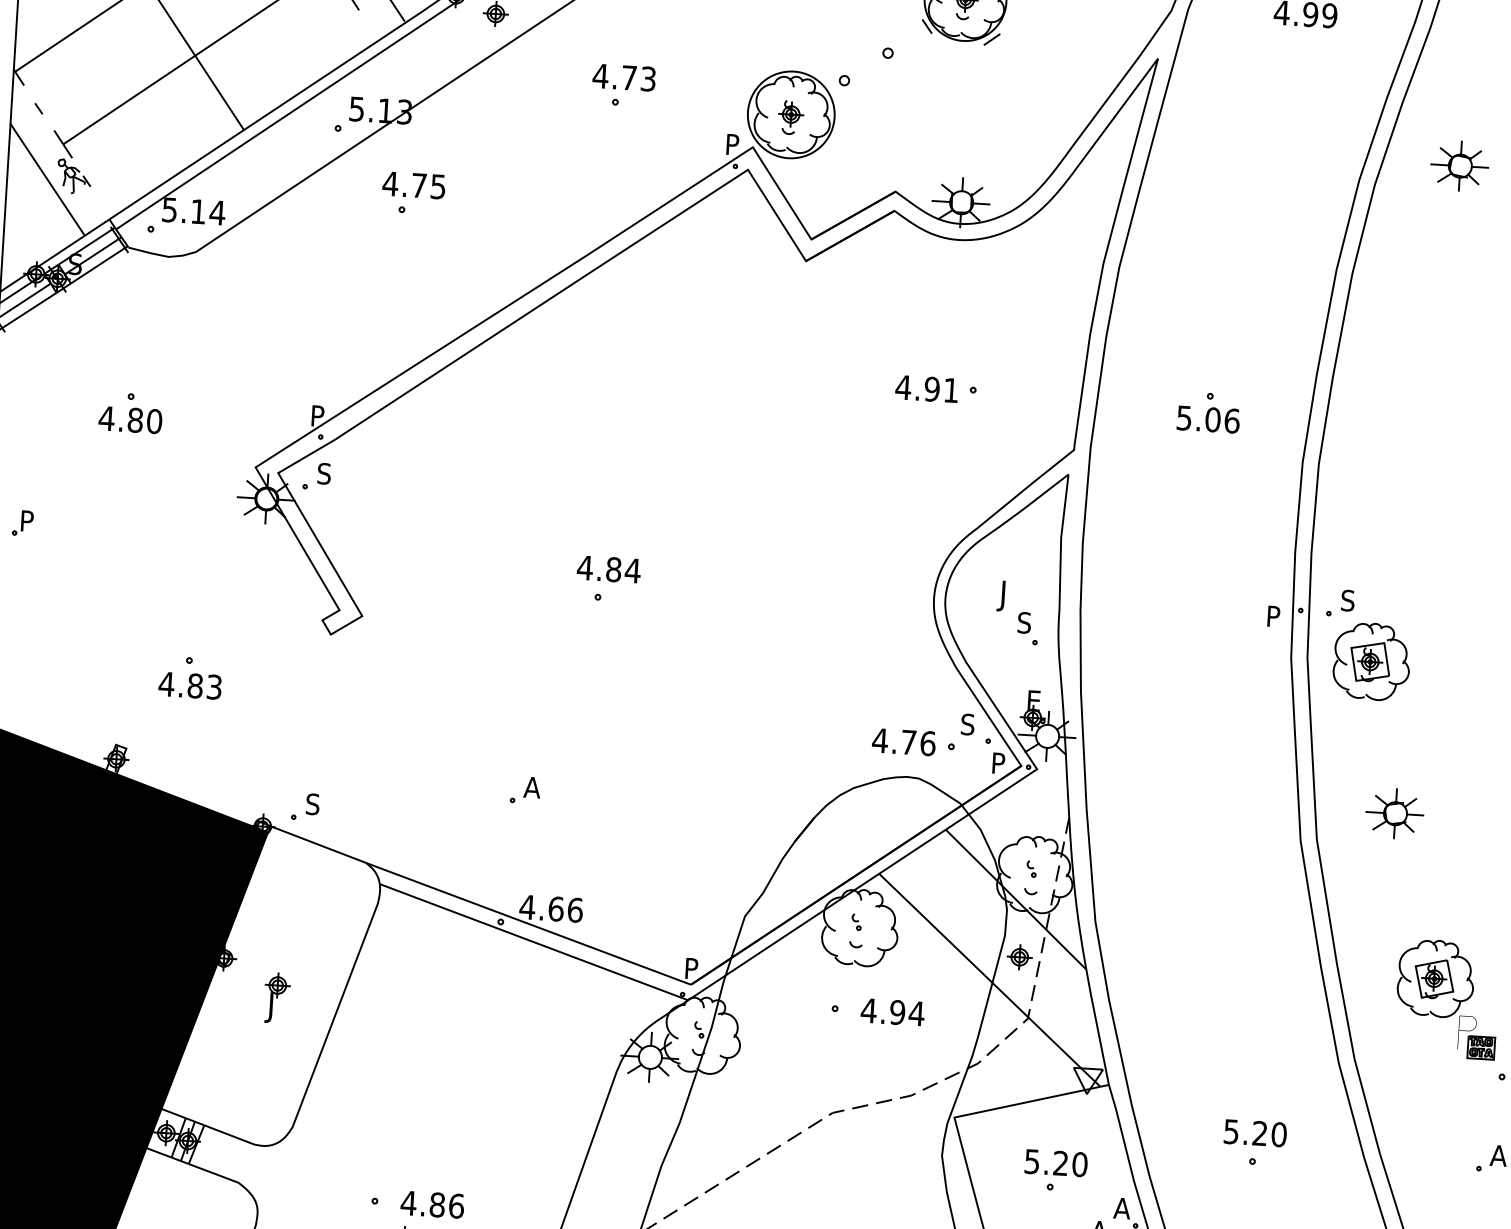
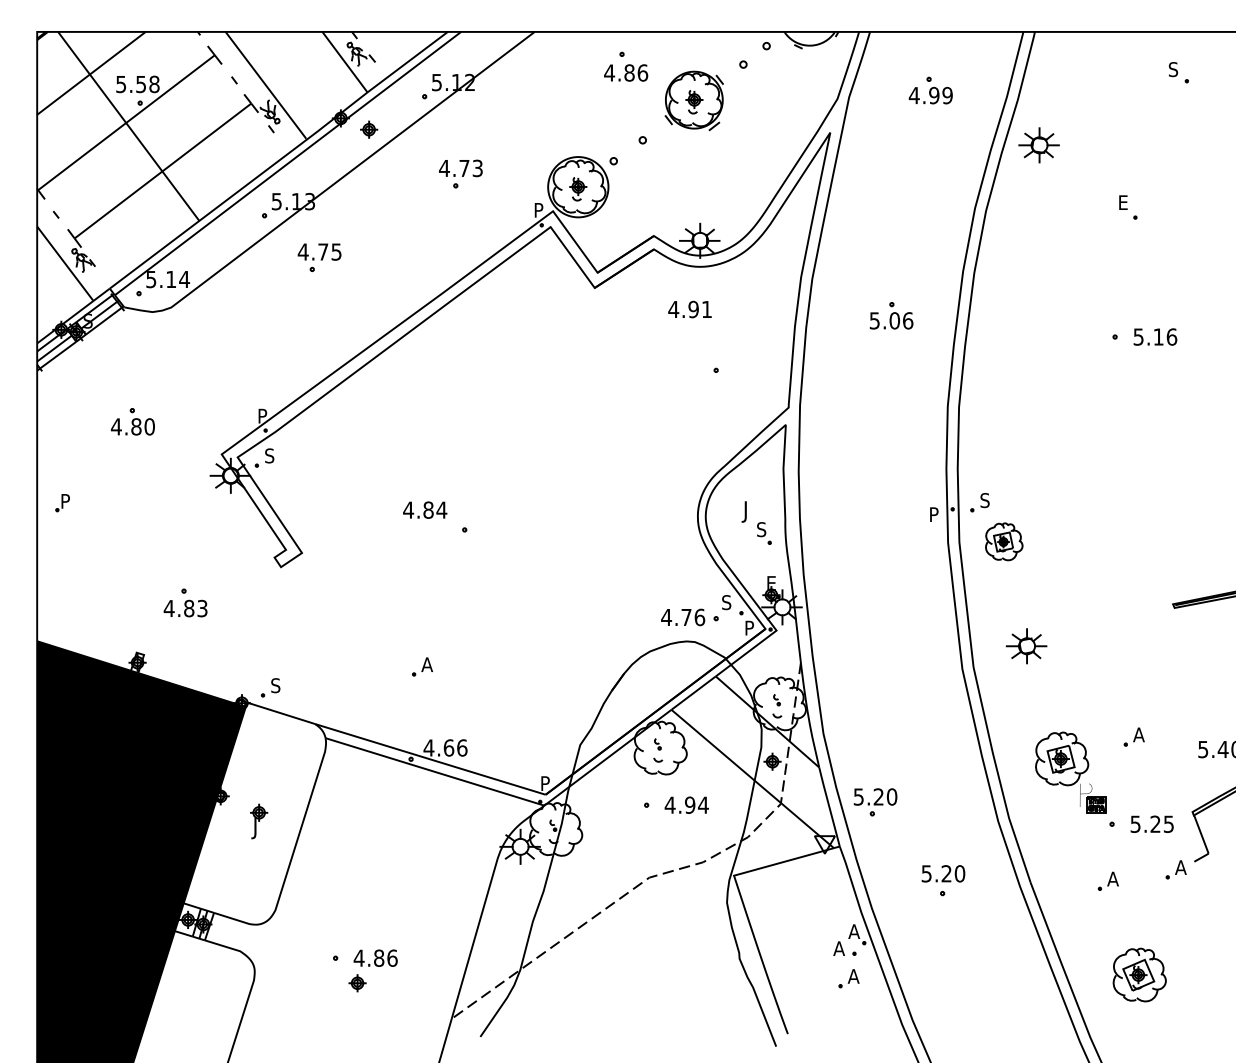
part: (1458, 166) -> (1038, 145), moved
text: (926, 388) -> (689, 309), moved
part: (1208, 411) -> (891, 315), moved
text: (609, 568) -> (425, 509), moved
part: (1372, 661) -> (1004, 541), size x0.7
part: (1055, 1171) -> (875, 802), moved

